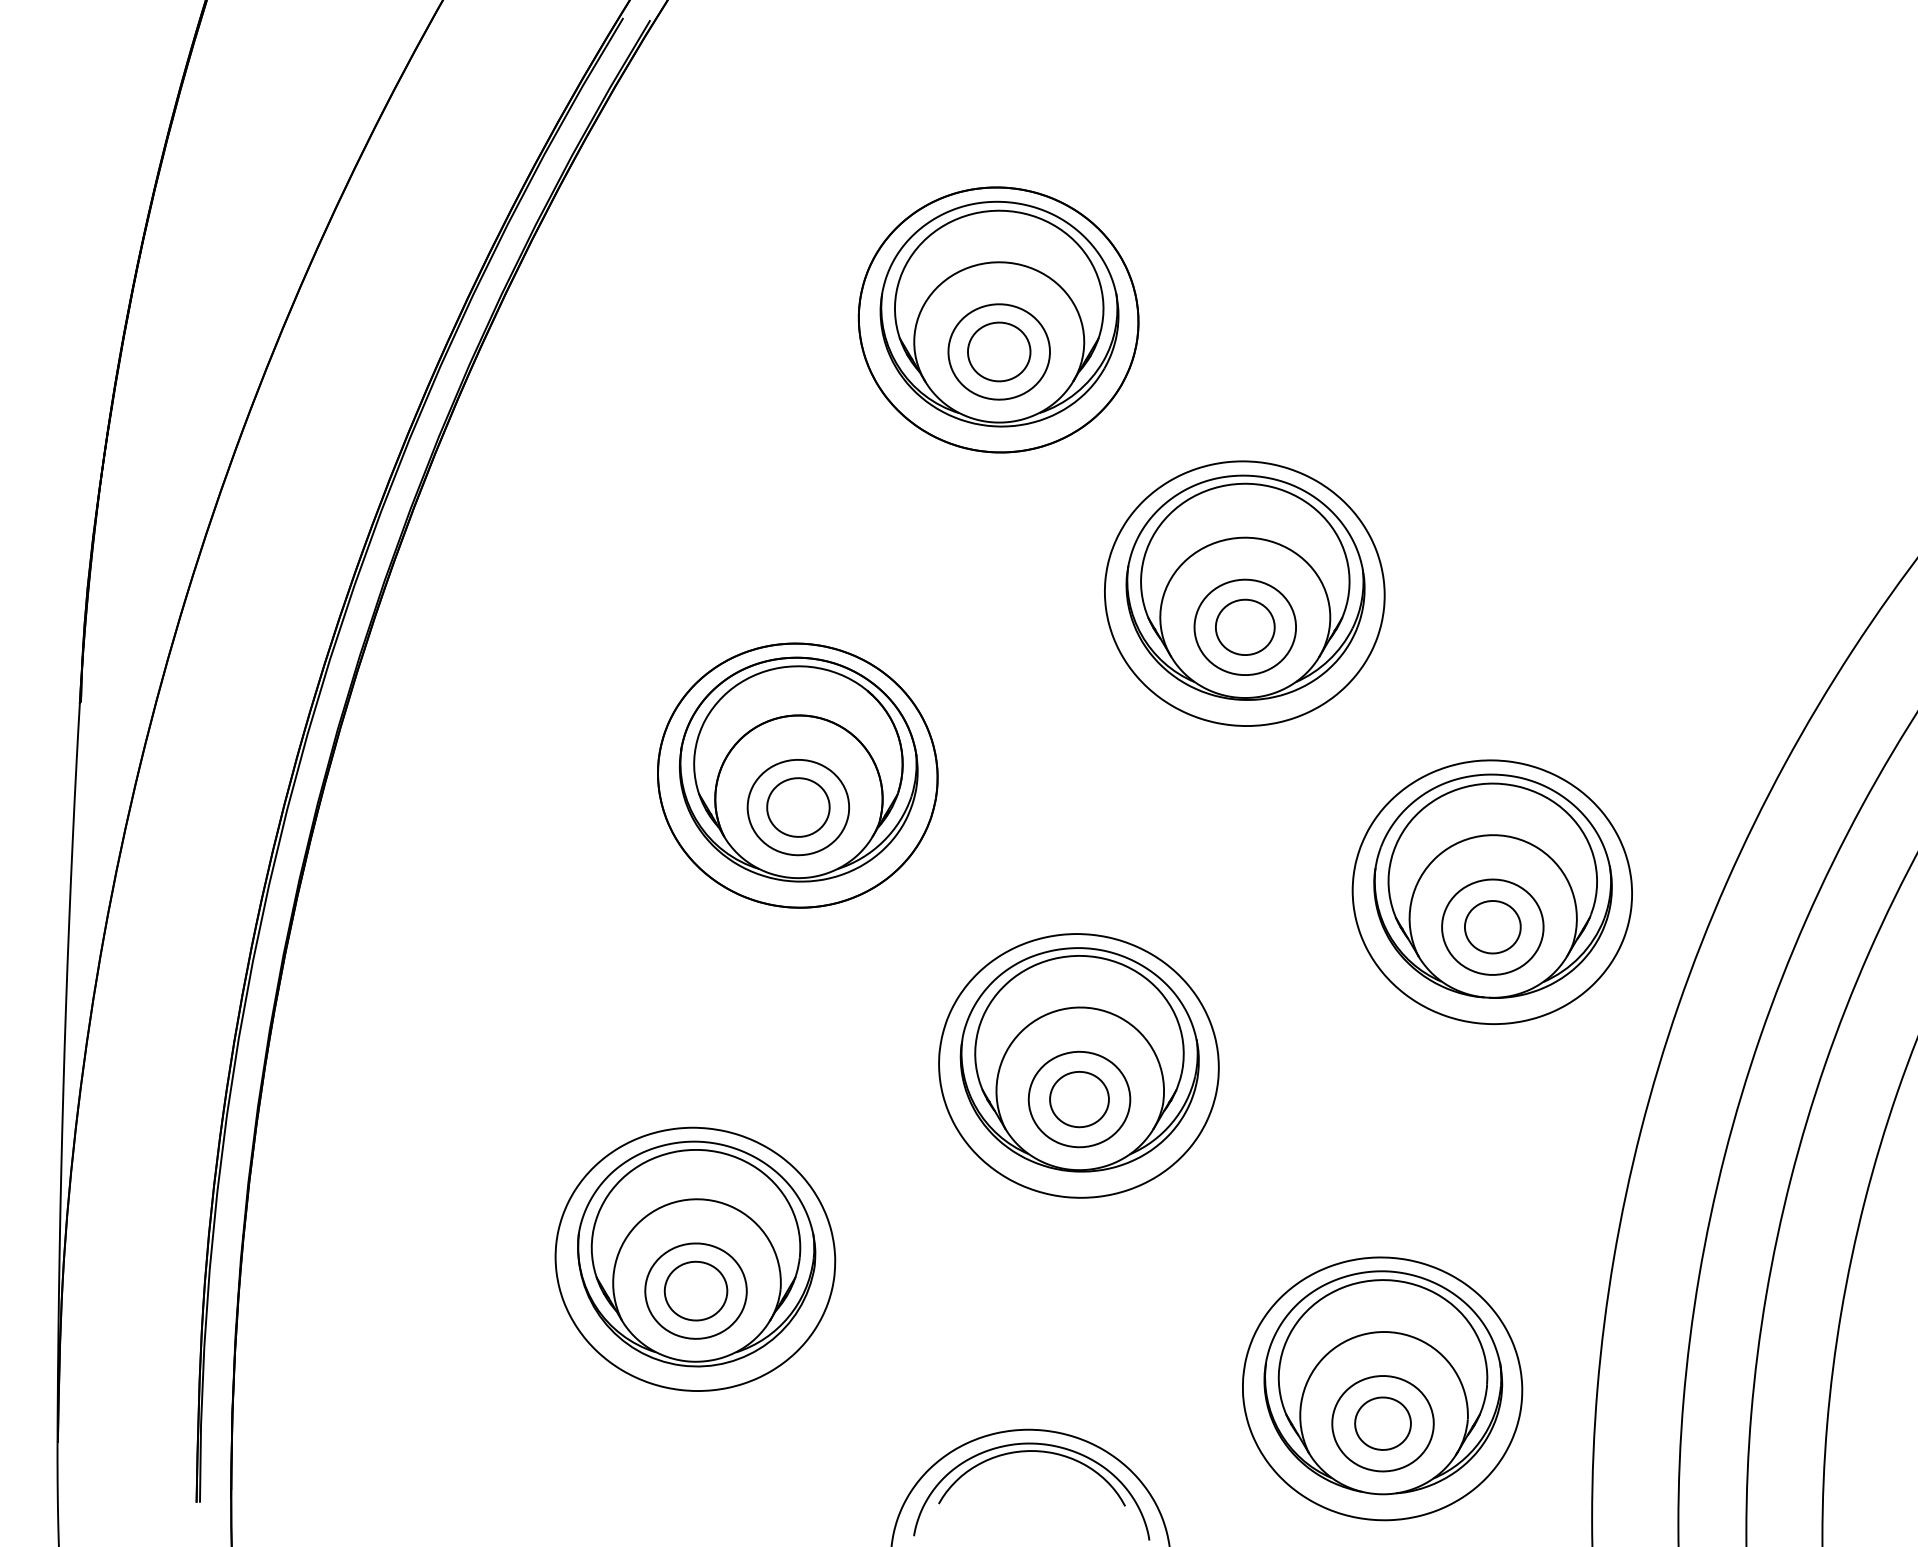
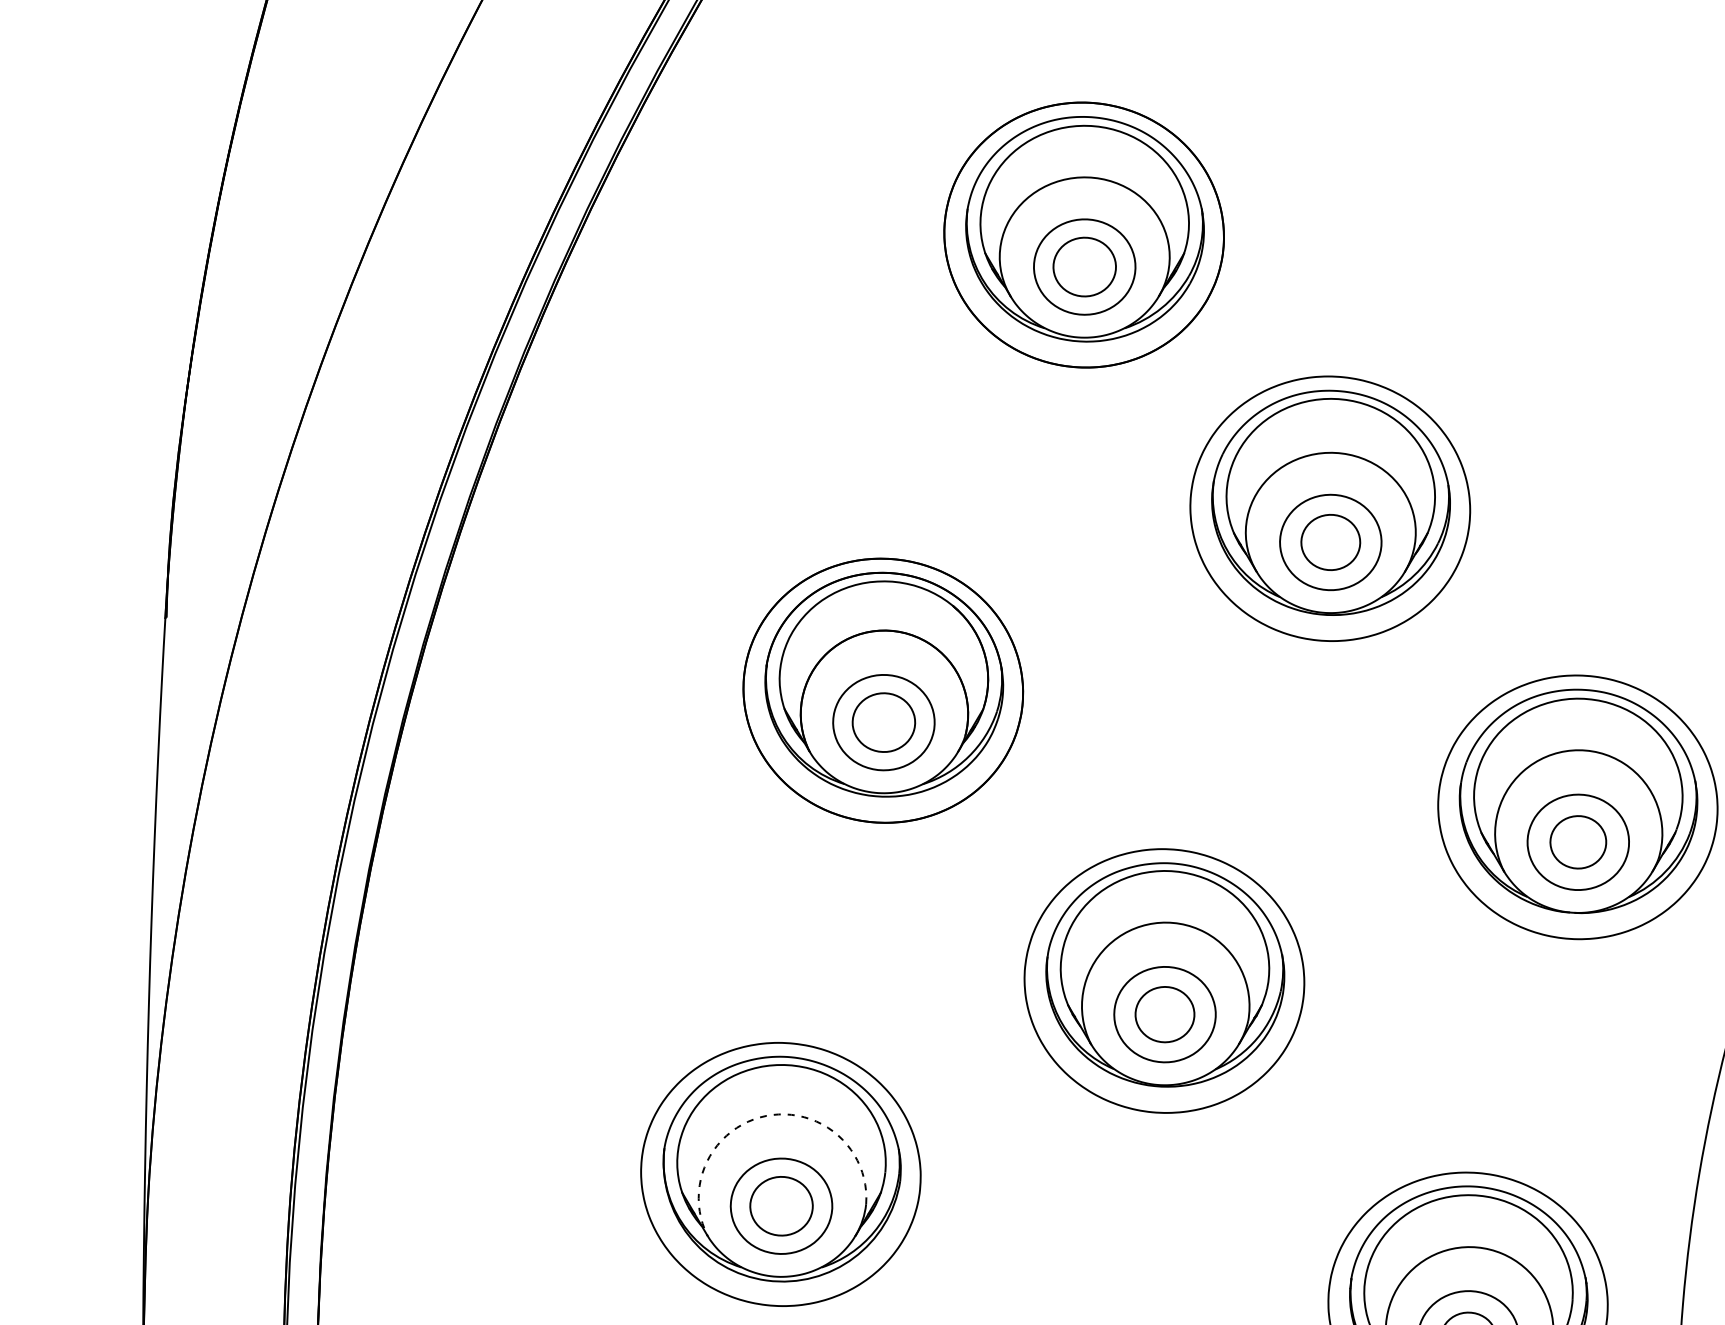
arc: (680, 1200) -> (766, 1115), solid -> dashed

